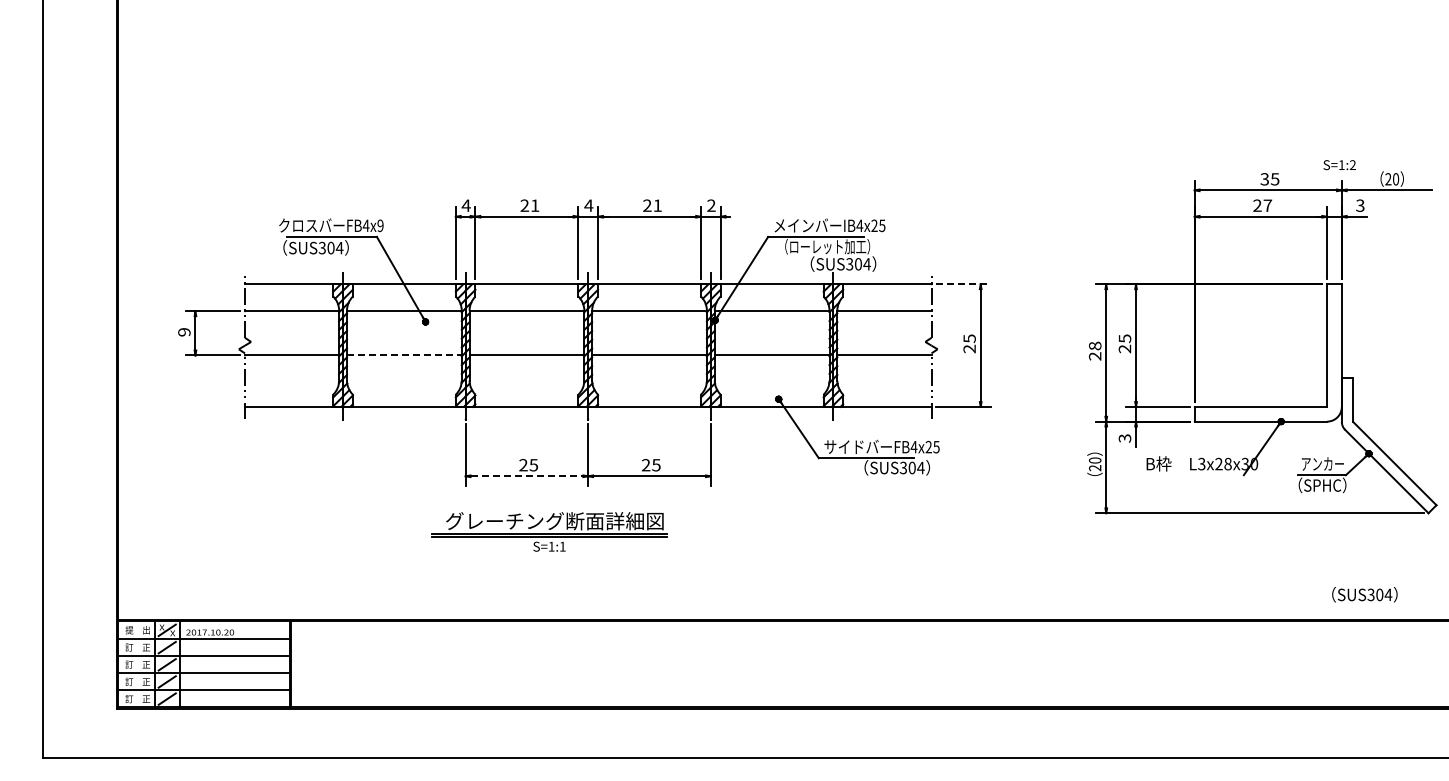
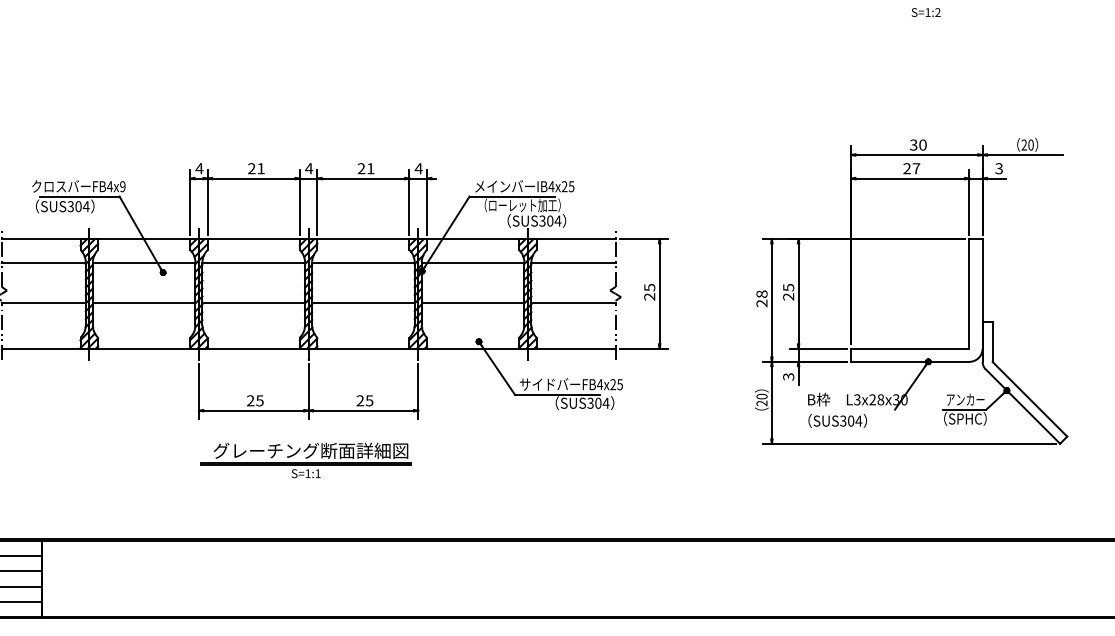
text: (1339, 165) -> (925, 12), moved
text: (1275, 179) -> (923, 145), 35 -> 30
text: (711, 205) -> (418, 168), 2 -> 4
line: (963, 284) -> (644, 239), dashed -> solid
line: (404, 355) -> (144, 302), dashed -> solid
line: (527, 476) -> (254, 410), dashed -> solid
part: (549, 531) -> (306, 460), moved
text: (1364, 594) -> (837, 420), moved

